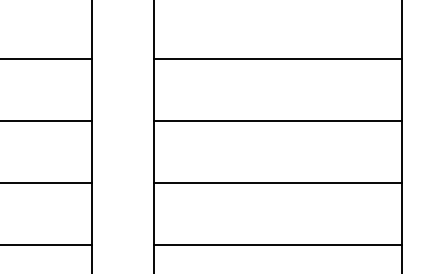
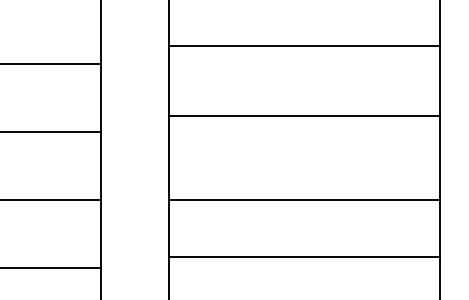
line: (278, 58) -> (304, 45), moved
line: (278, 120) -> (304, 115), moved
line: (278, 244) -> (304, 256), moved

